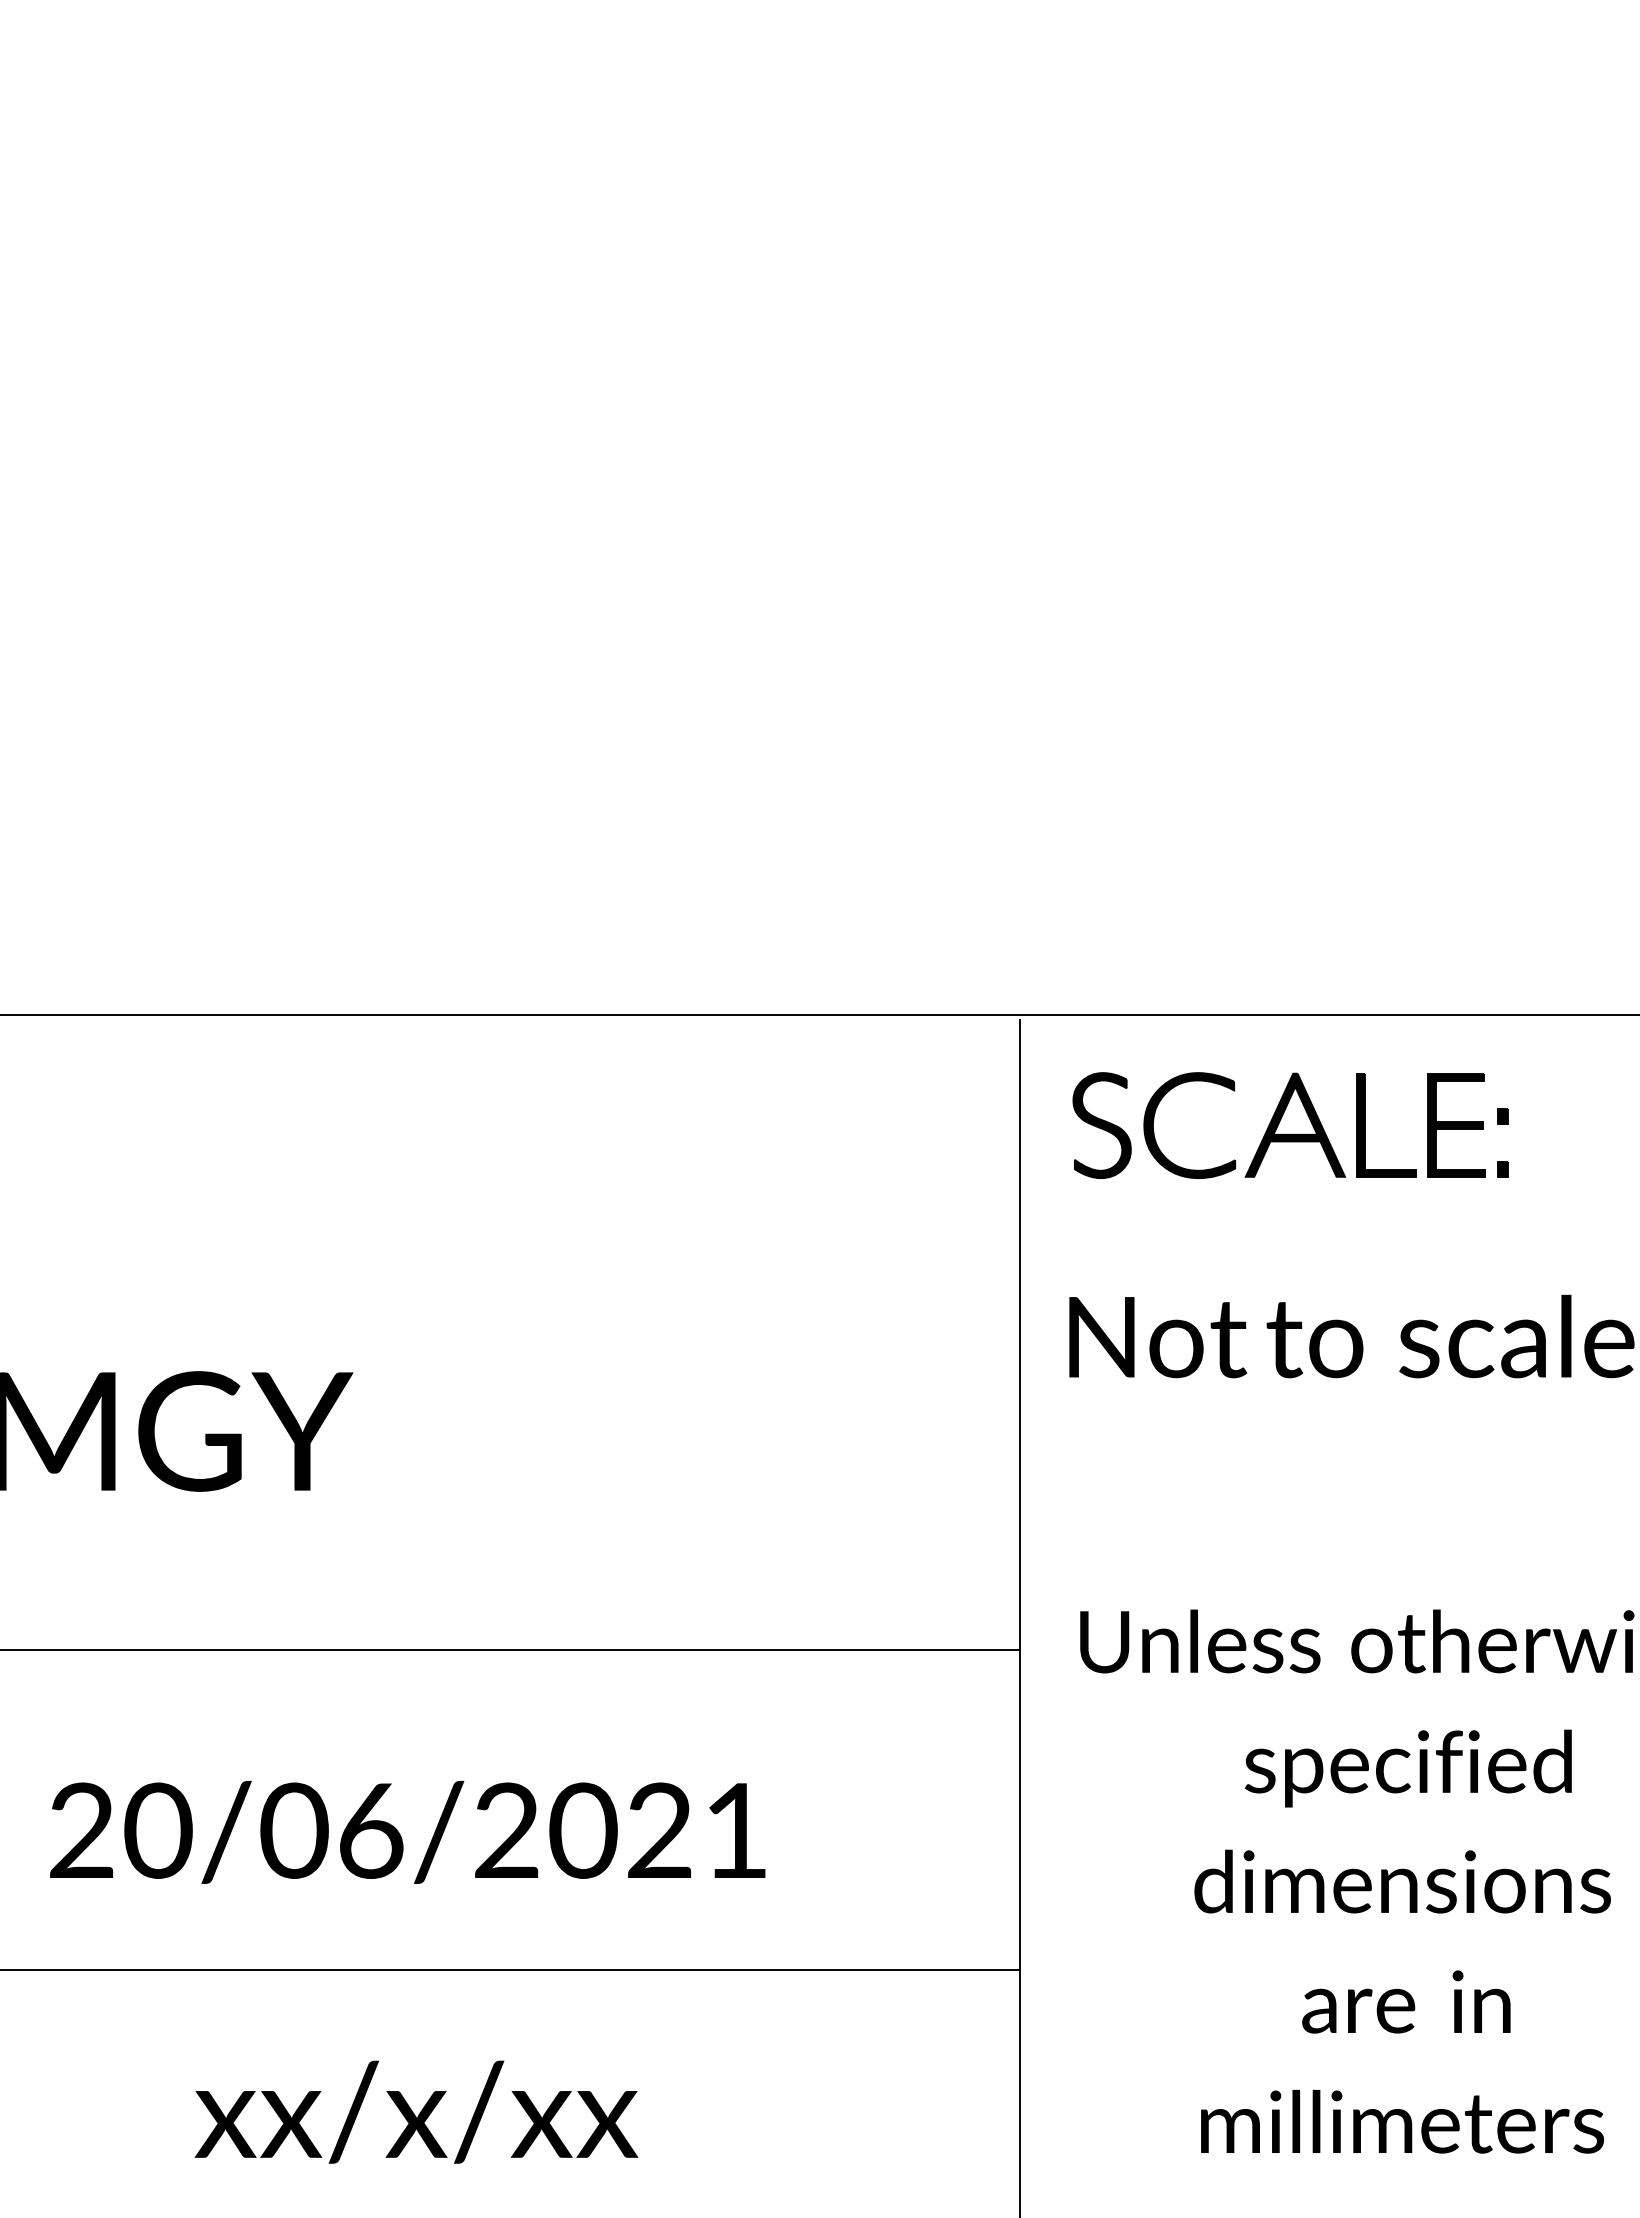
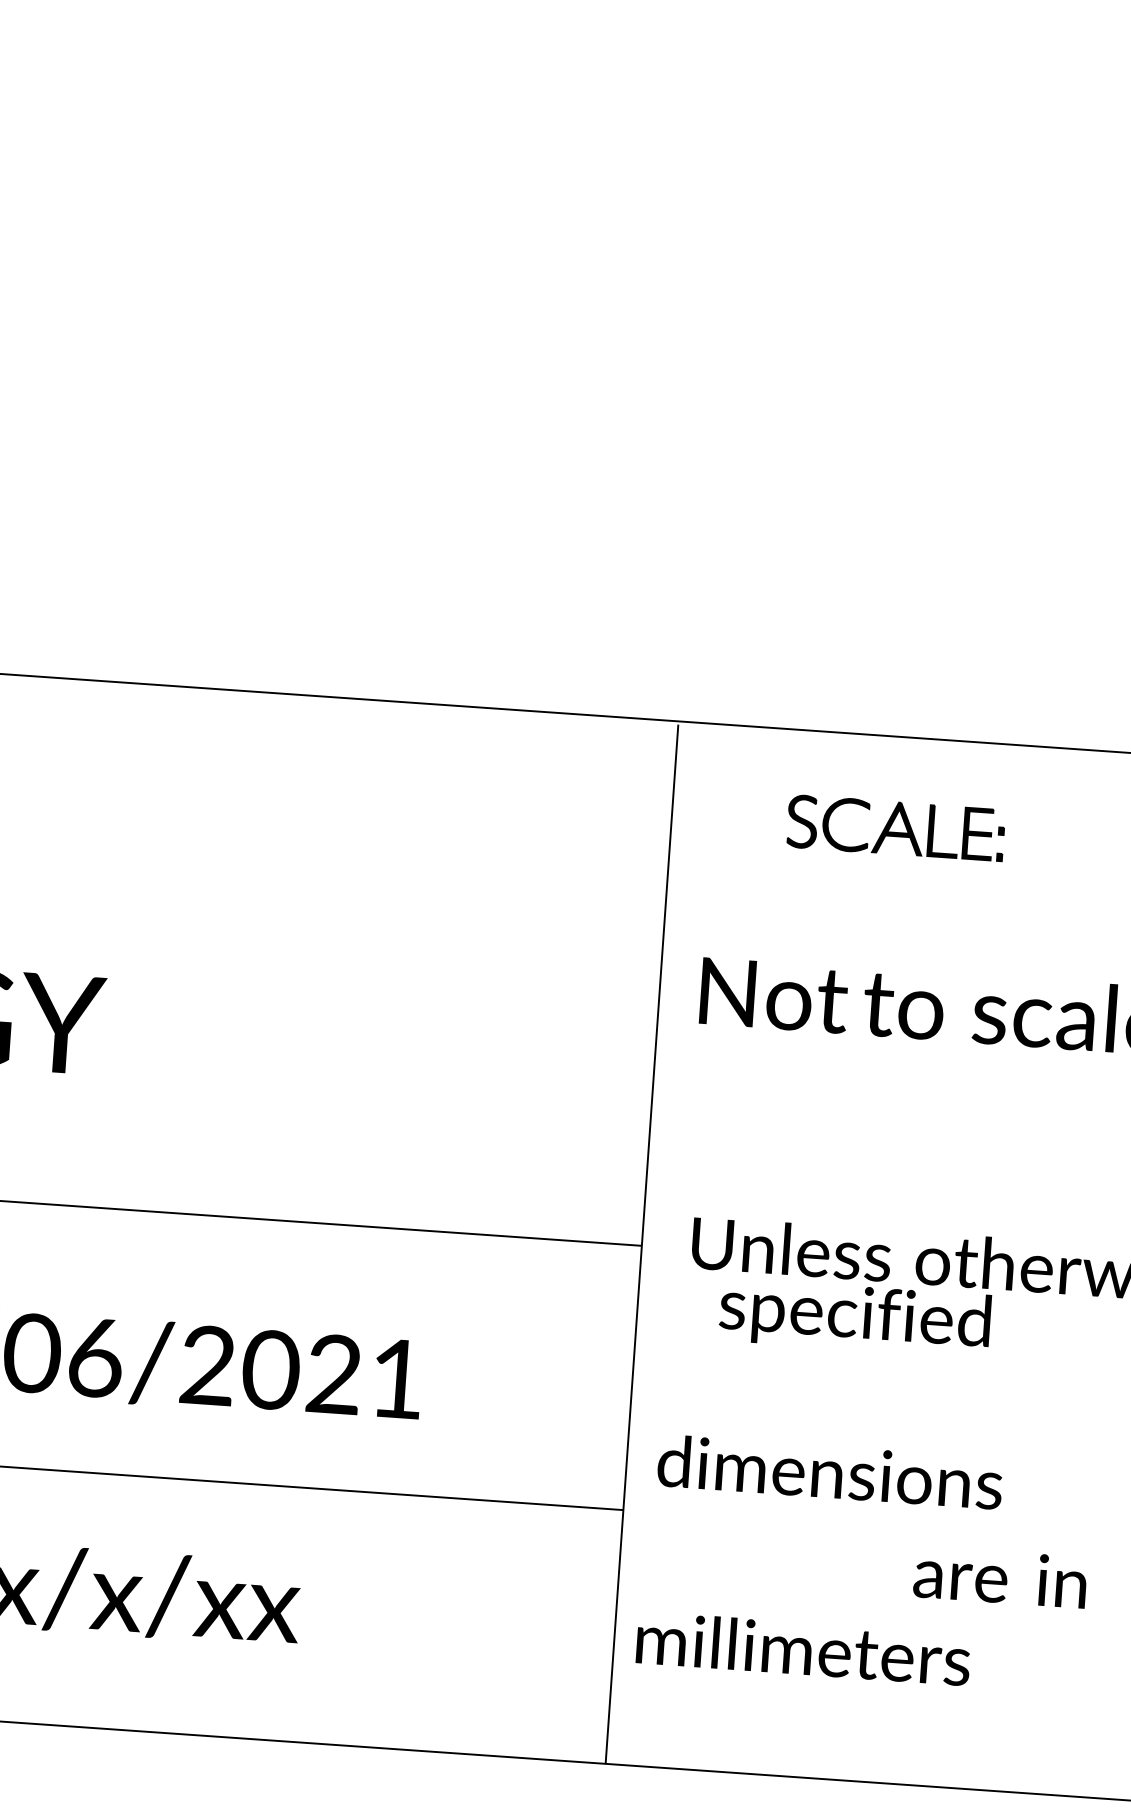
part: (1290, 1125) -> (895, 828), size x0.6
text: (1408, 1768) -> (855, 1317), moved
text: (1402, 1881) -> (830, 1471), moved
text: (1406, 2001) -> (1000, 1576), moved
text: (1402, 2121) -> (803, 1648), moved

